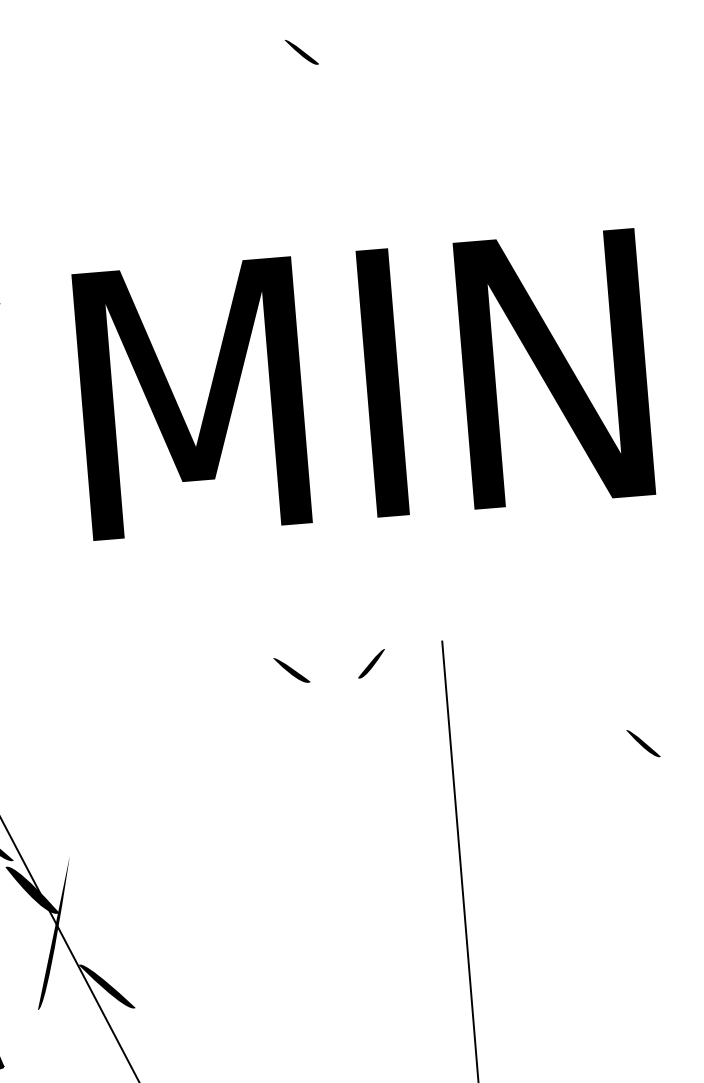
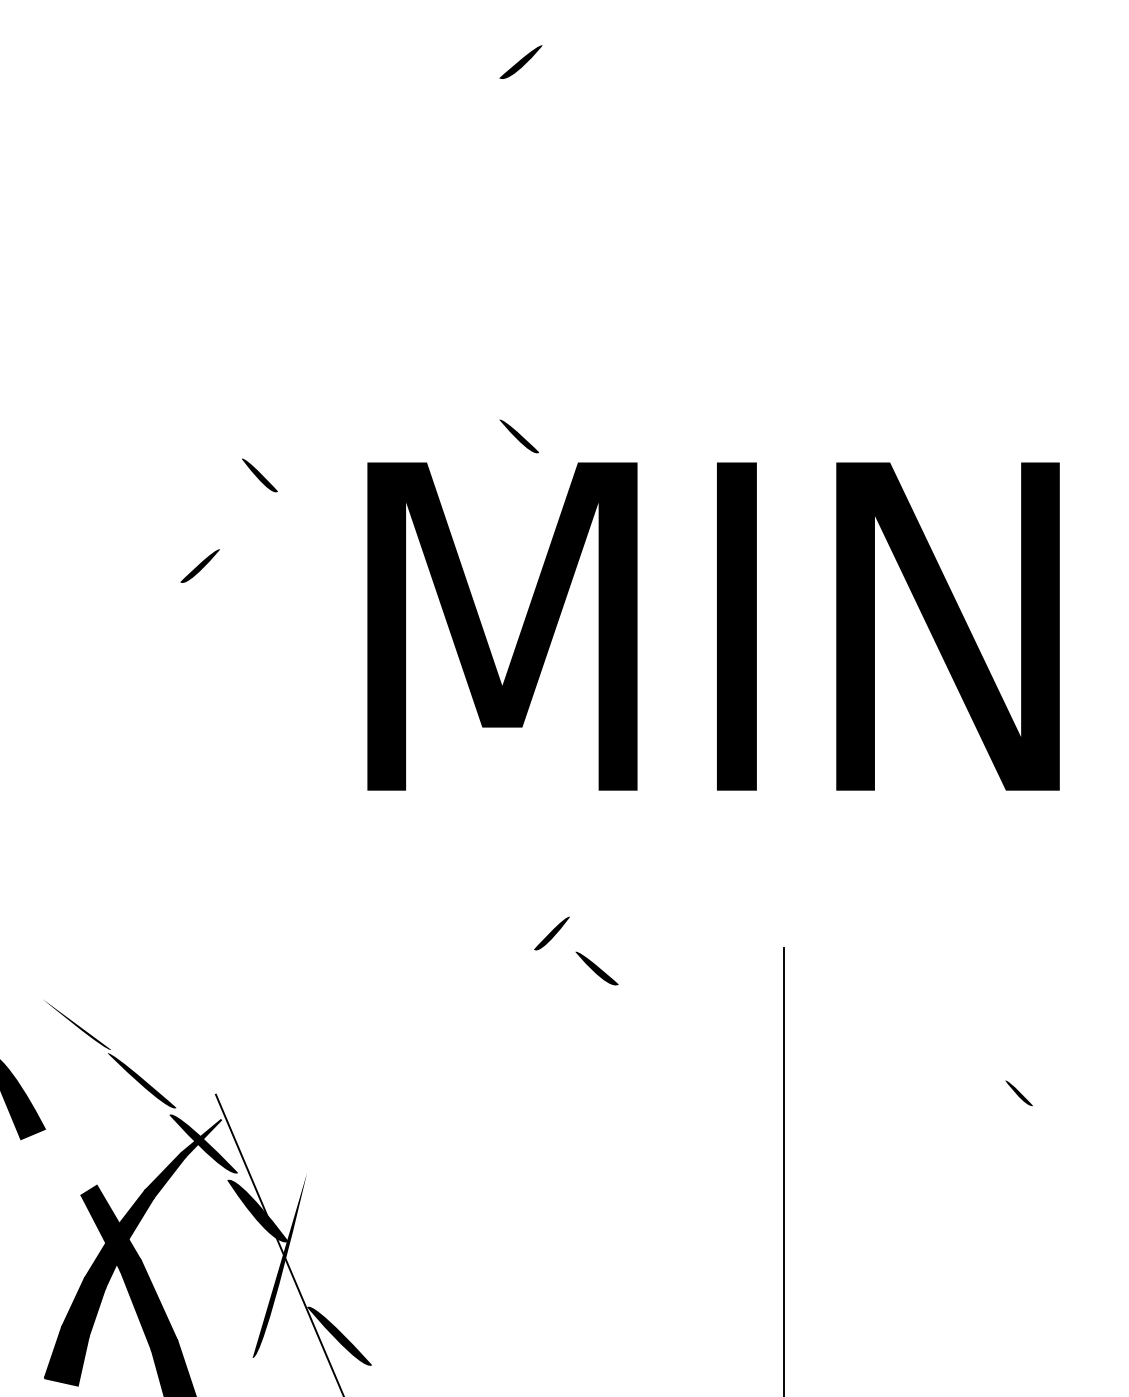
part: (302, 52) -> (519, 436), moved
part: (371, 663) -> (551, 933), moved
part: (642, 743) -> (1018, 1093), size x0.7

